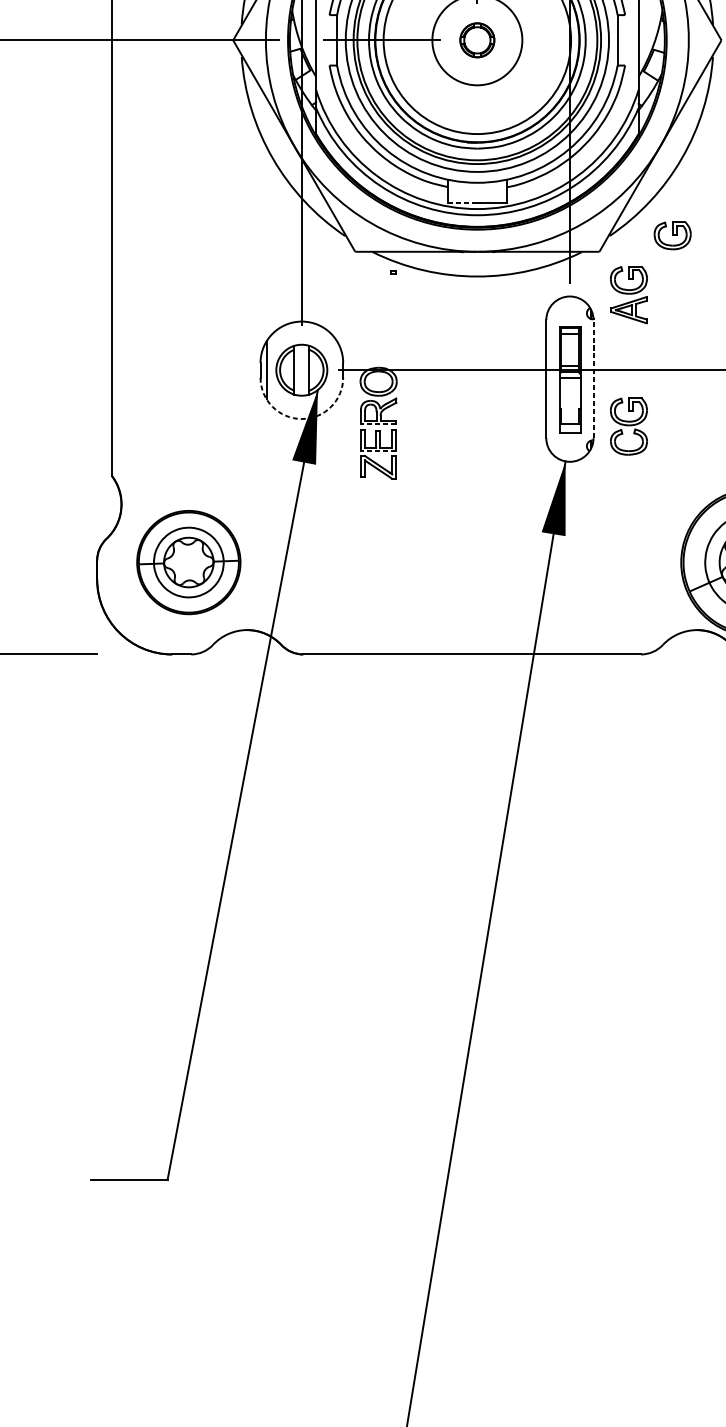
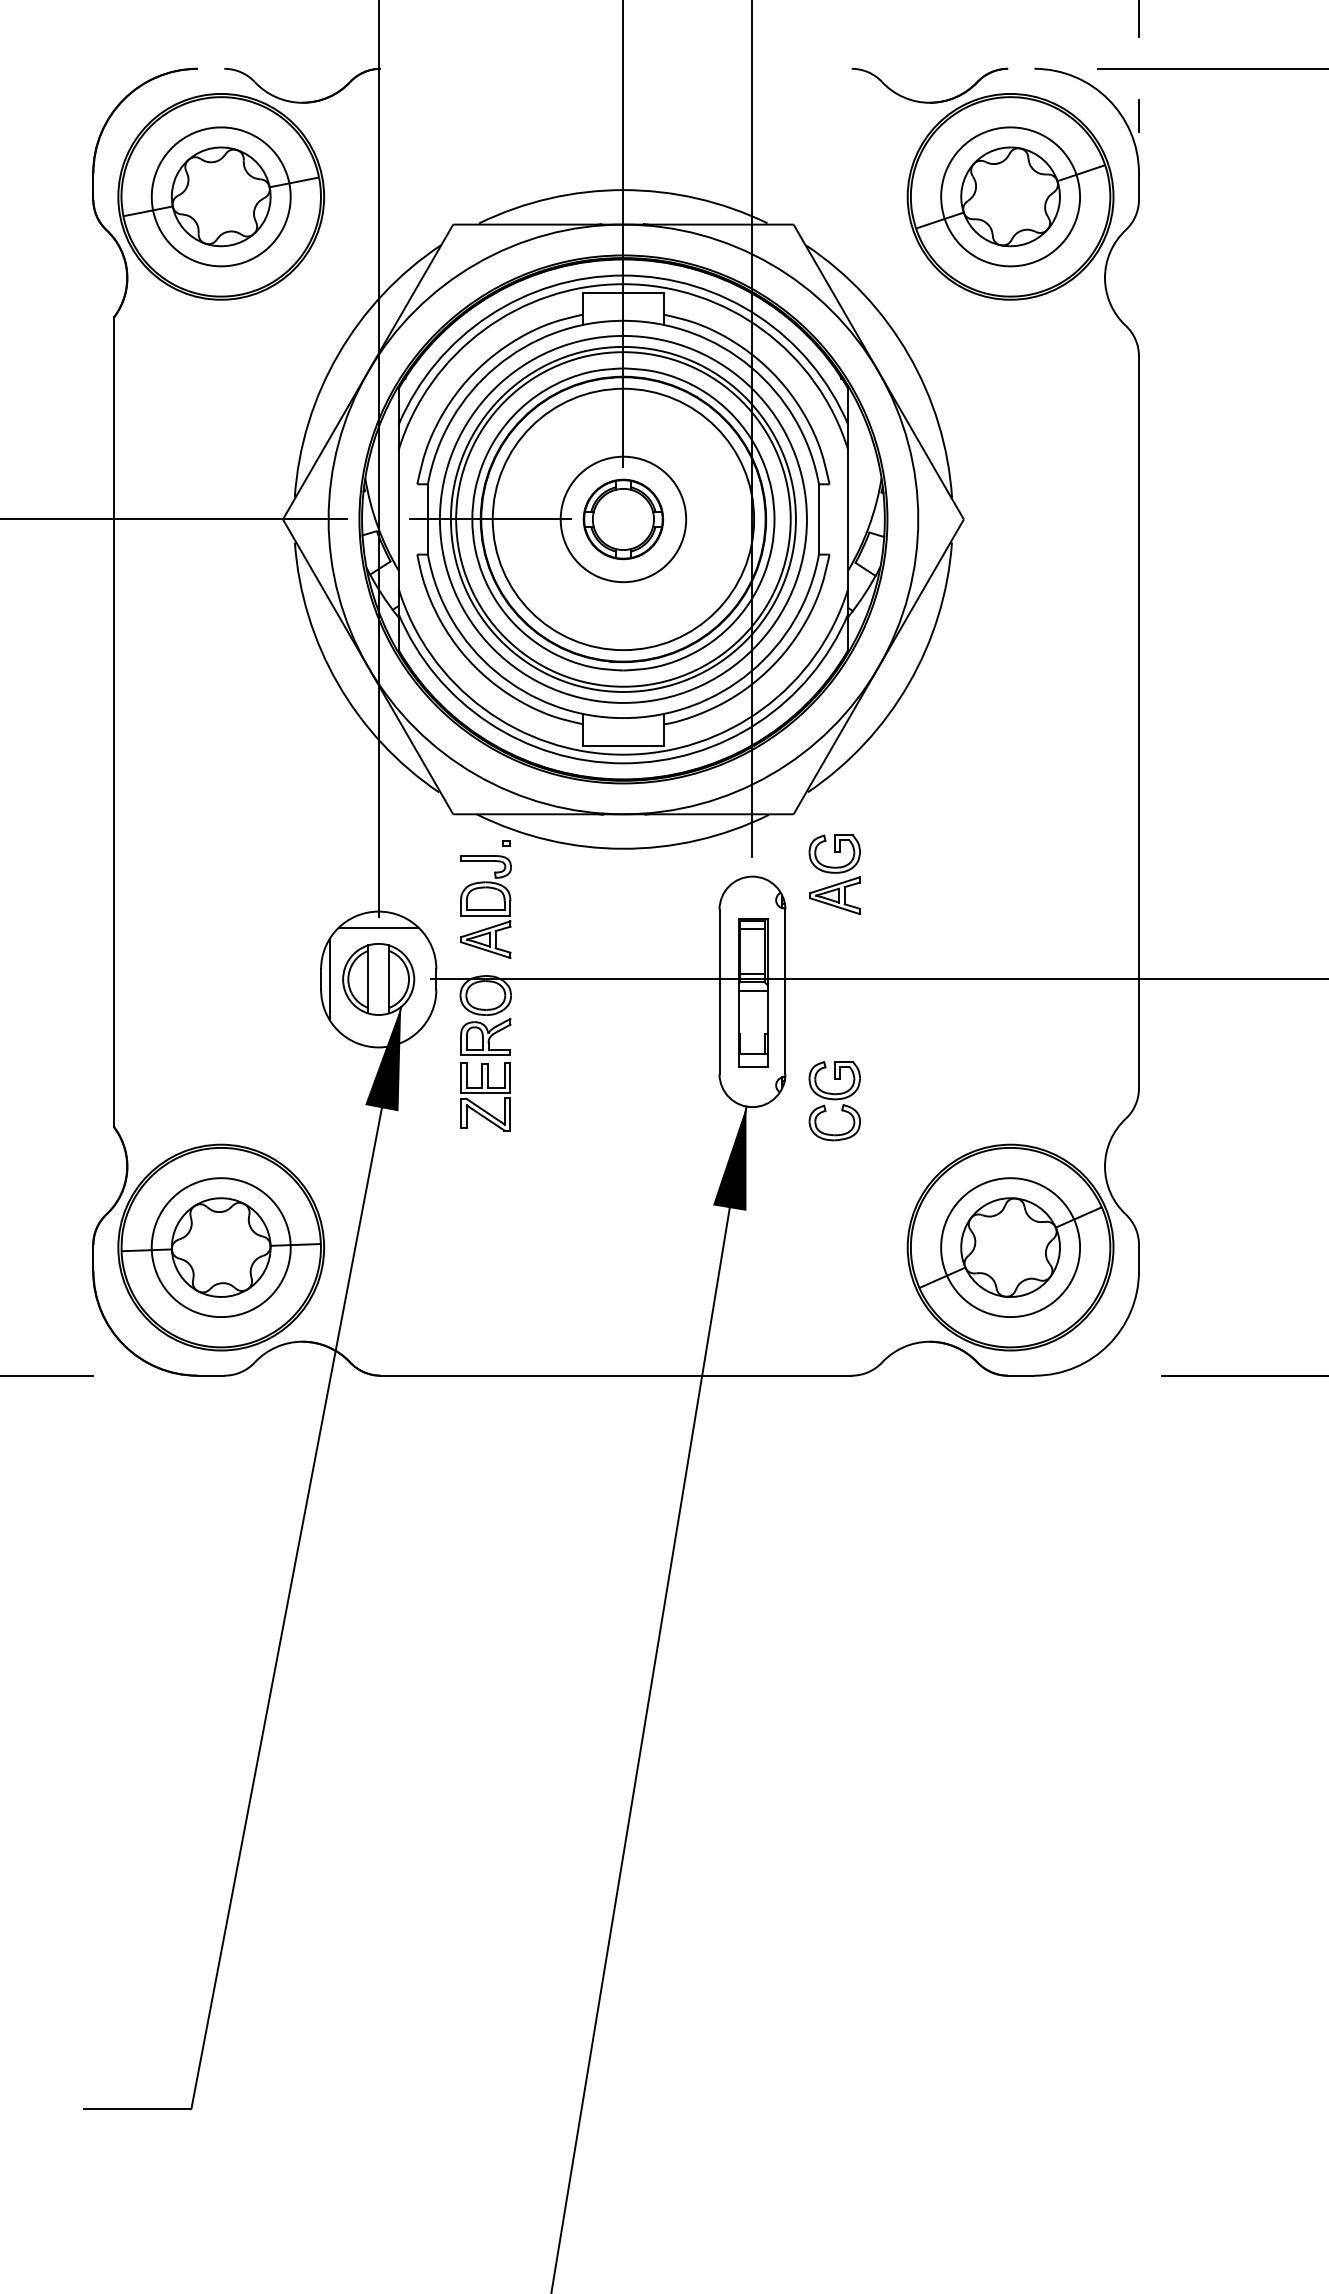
part: (477, 40) -> (623, 519), size x1.67
line: (463, 203) -> (603, 746), dashed -> solid
part: (672, 235) -> (895, 791), removed
part: (378, 317) -> (485, 906), added
line: (301, 332) -> (378, 927), added
line: (593, 378) -> (785, 991), dashed -> solid
arc: (301, 419) -> (378, 1047), dashed -> solid
line: (378, 424) -> (485, 1054), dashed -> solid
part: (628, 426) -> (834, 1101), moved
line: (378, 451) -> (485, 1092), dashed -> solid
part: (188, 562) -> (220, 1247), size x1.43

